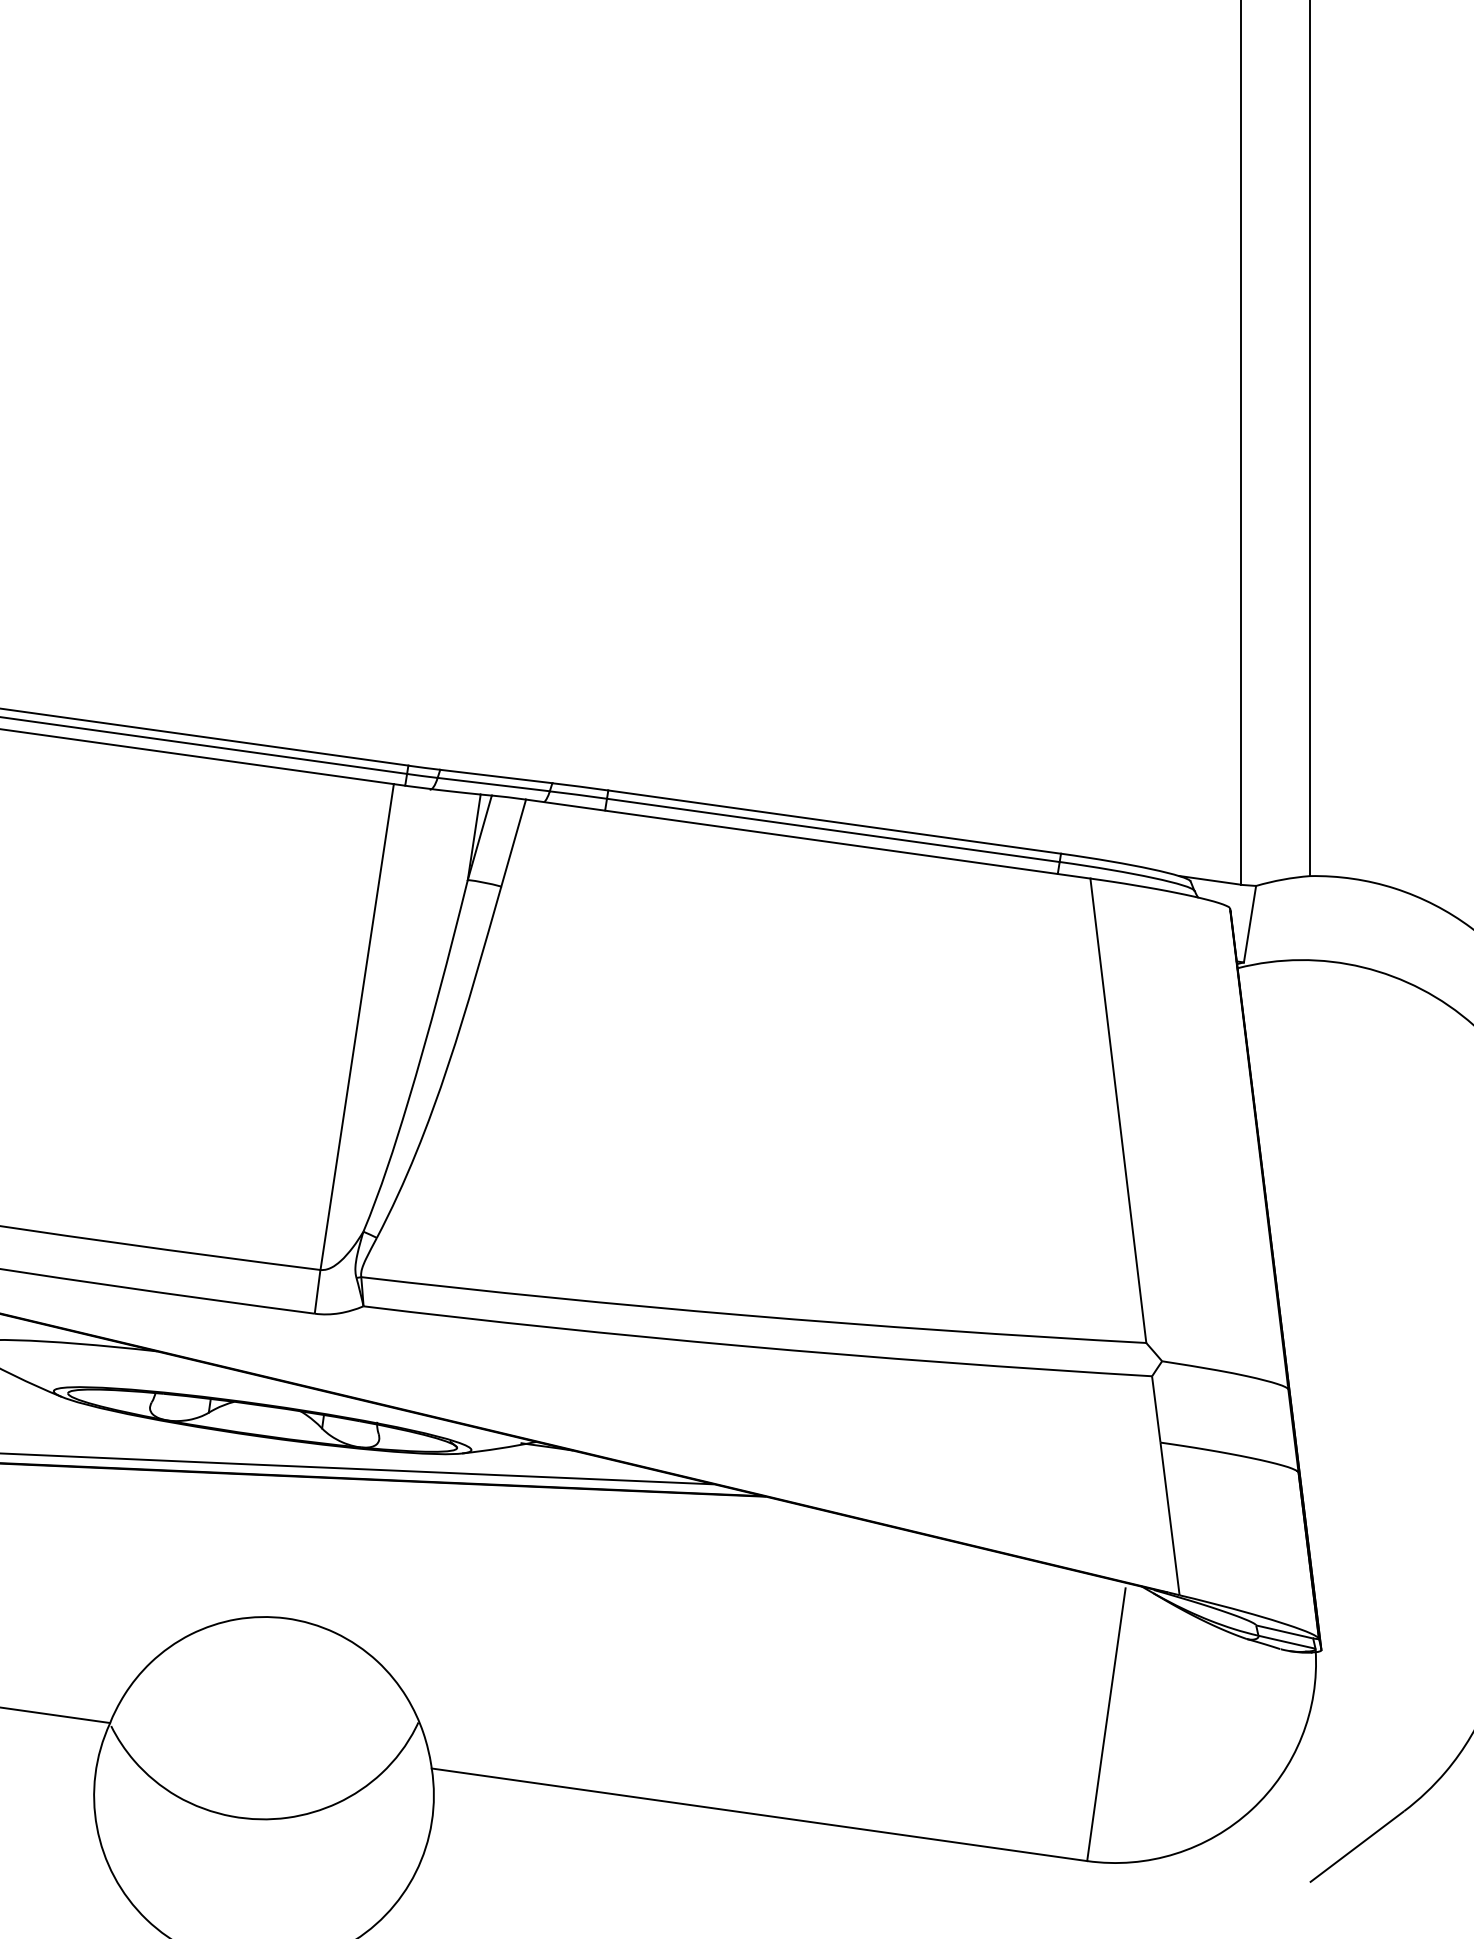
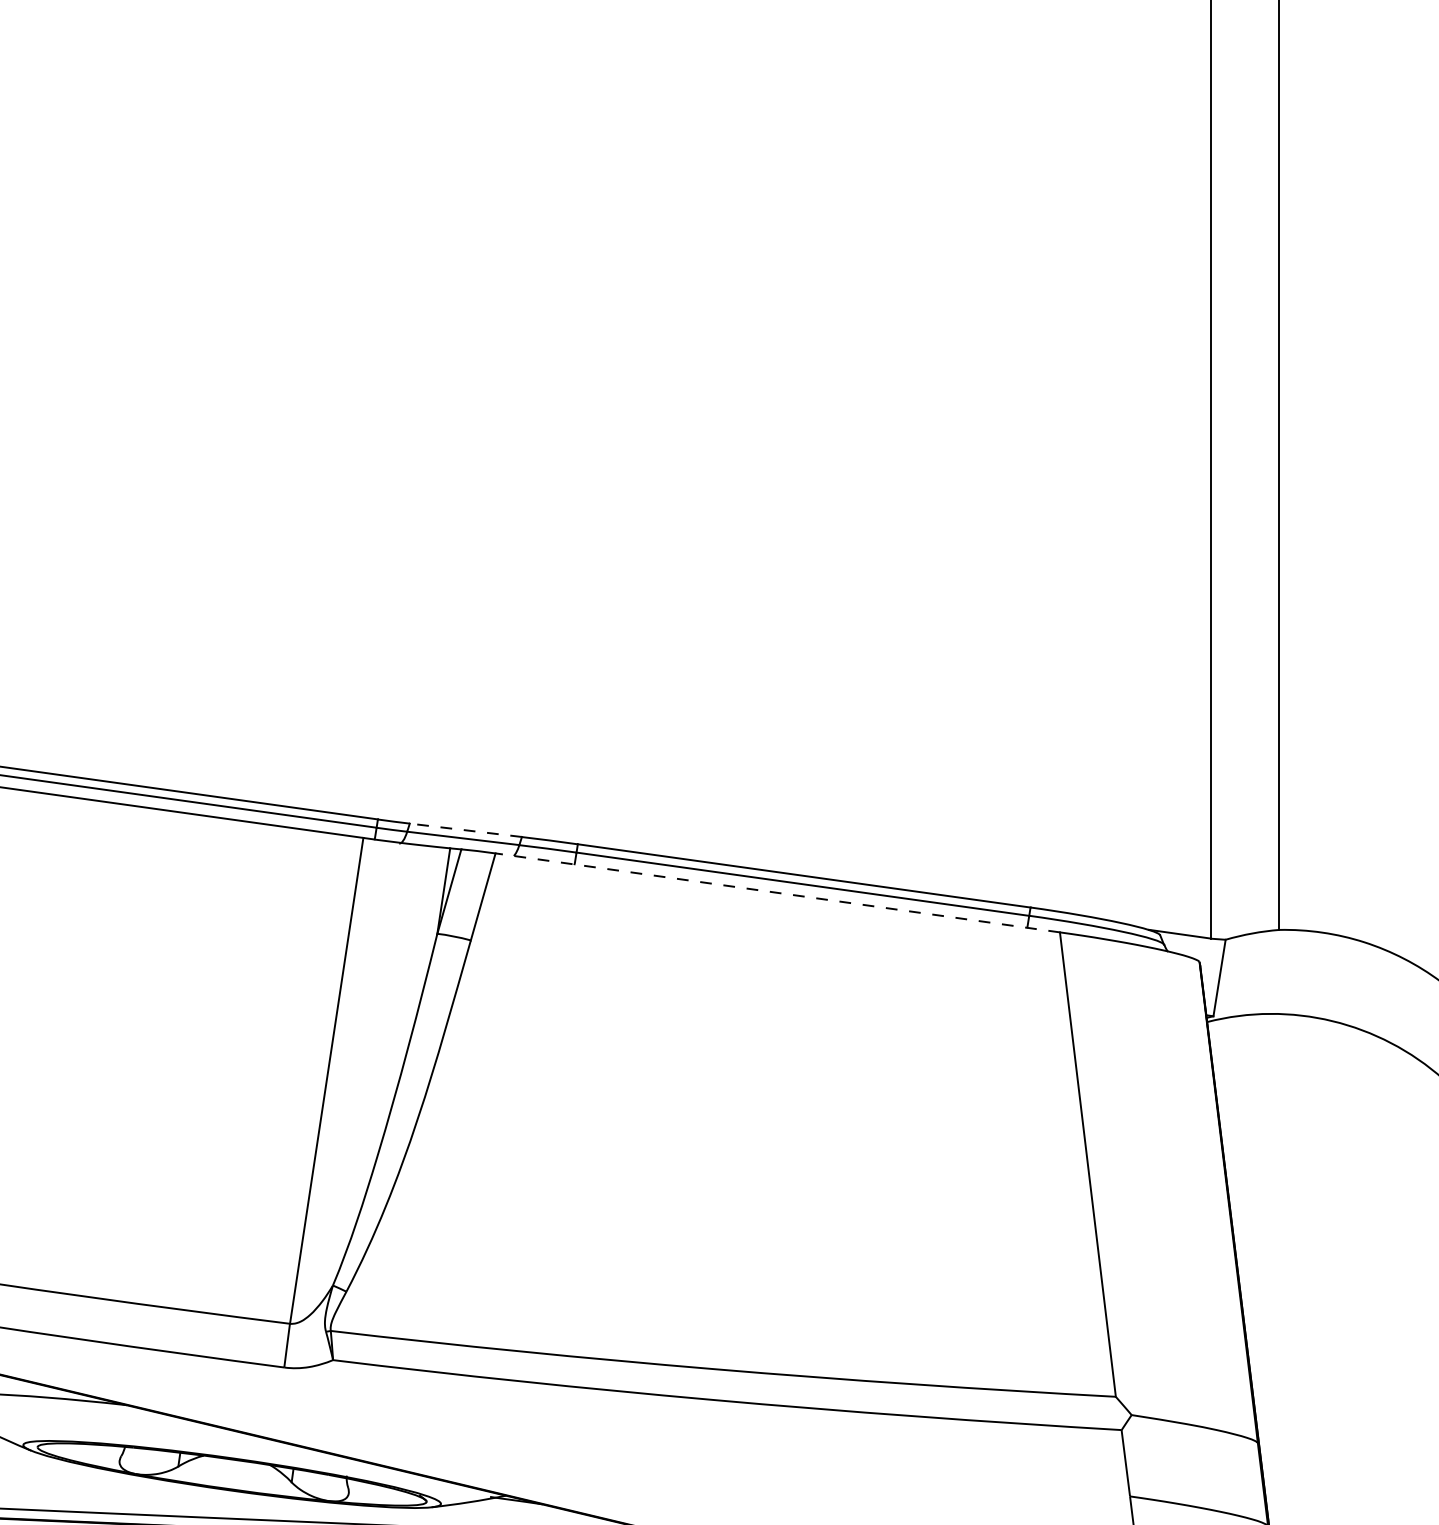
line: (495, 776) -> (465, 830), solid -> dashed
line: (808, 839) -> (778, 893), solid -> dashed

